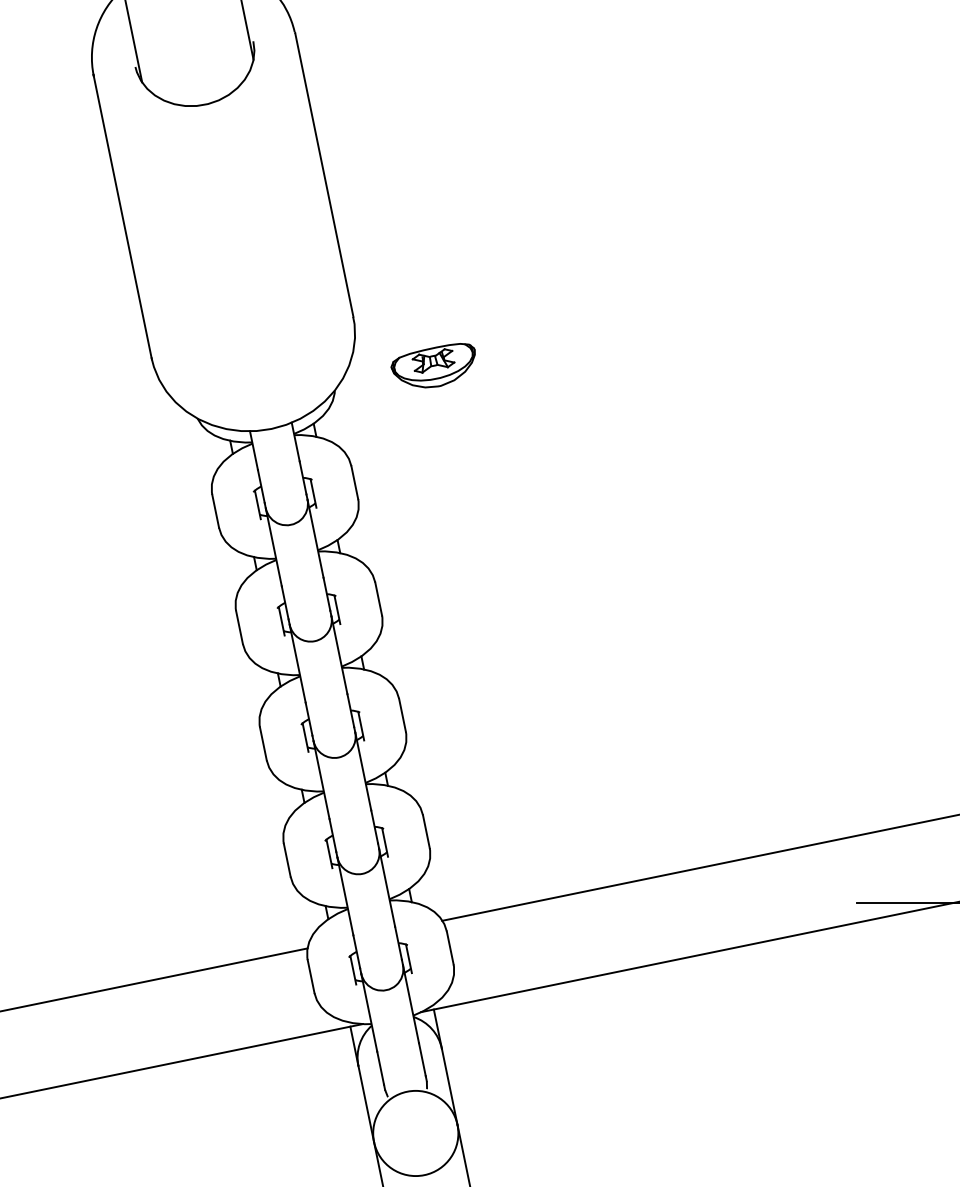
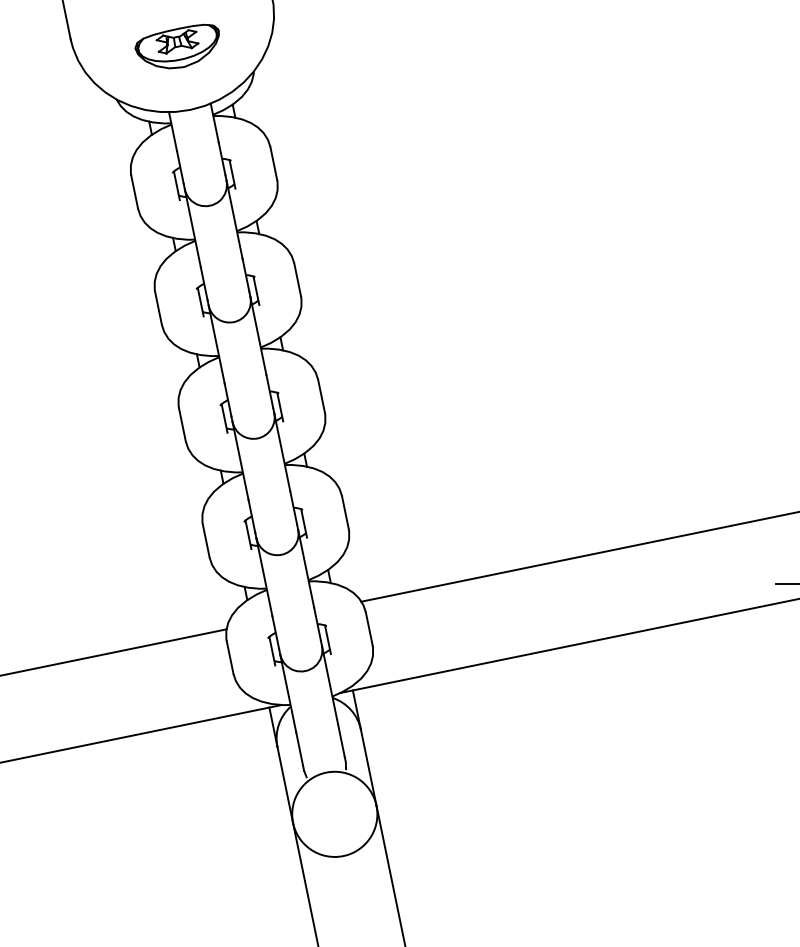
part: (432, 365) -> (176, 46), moved

